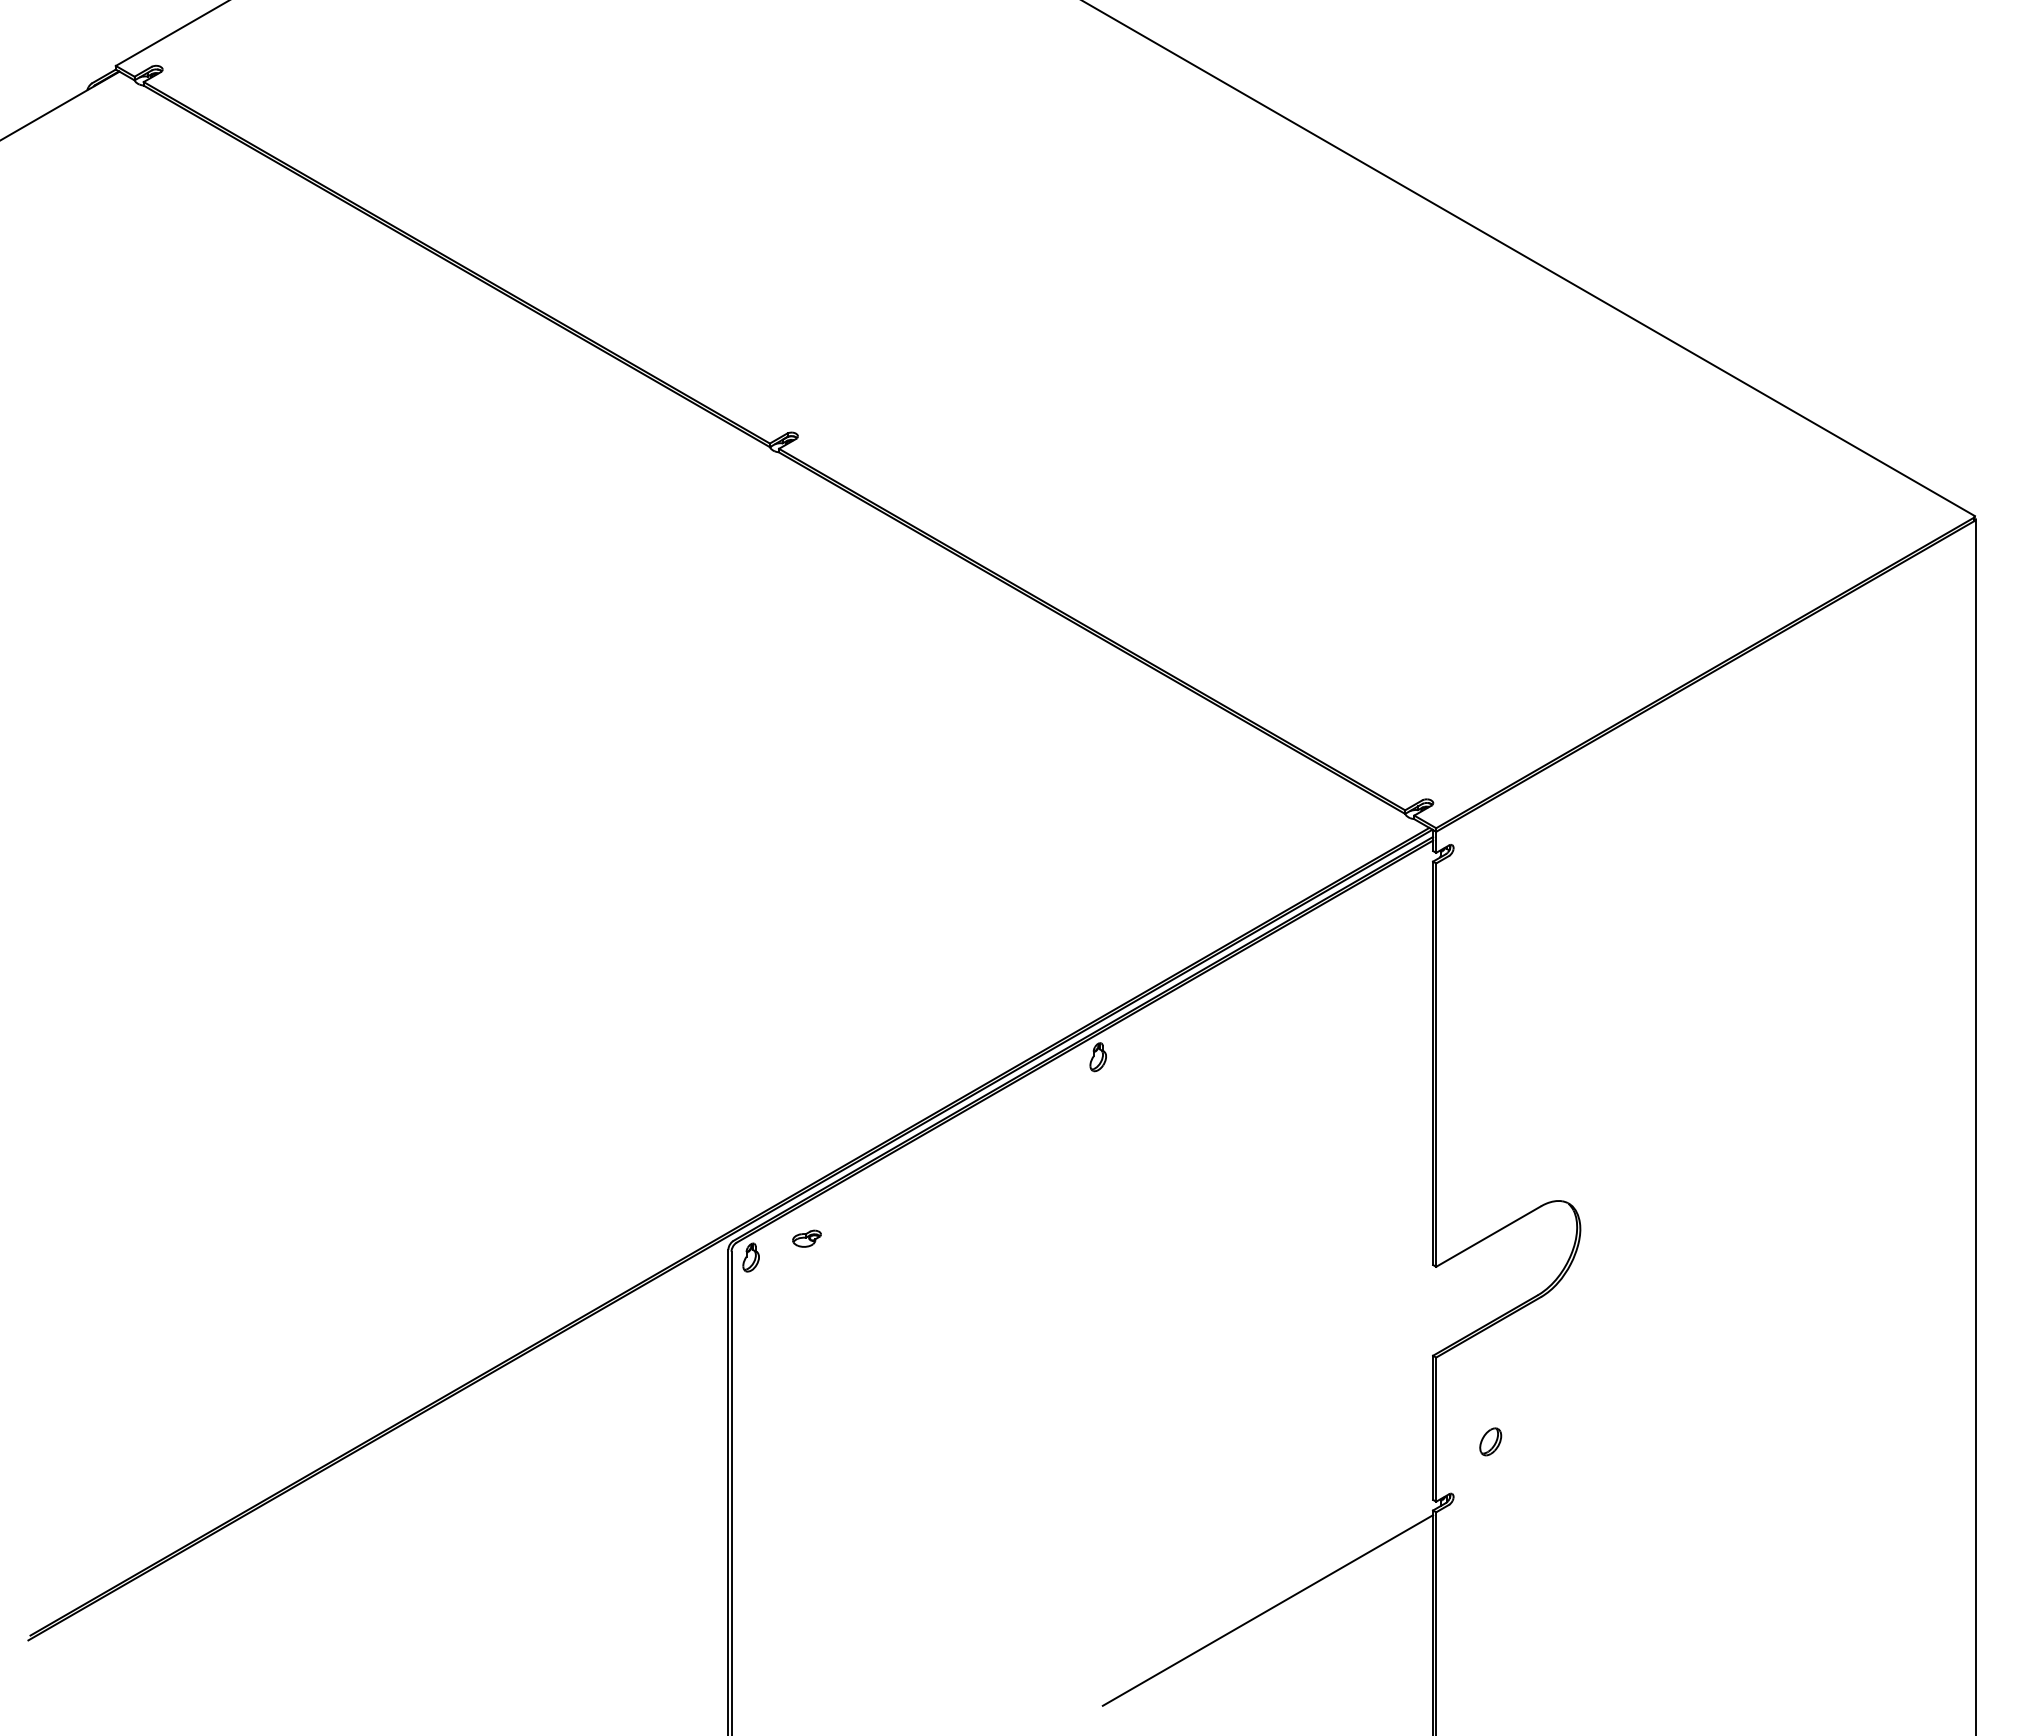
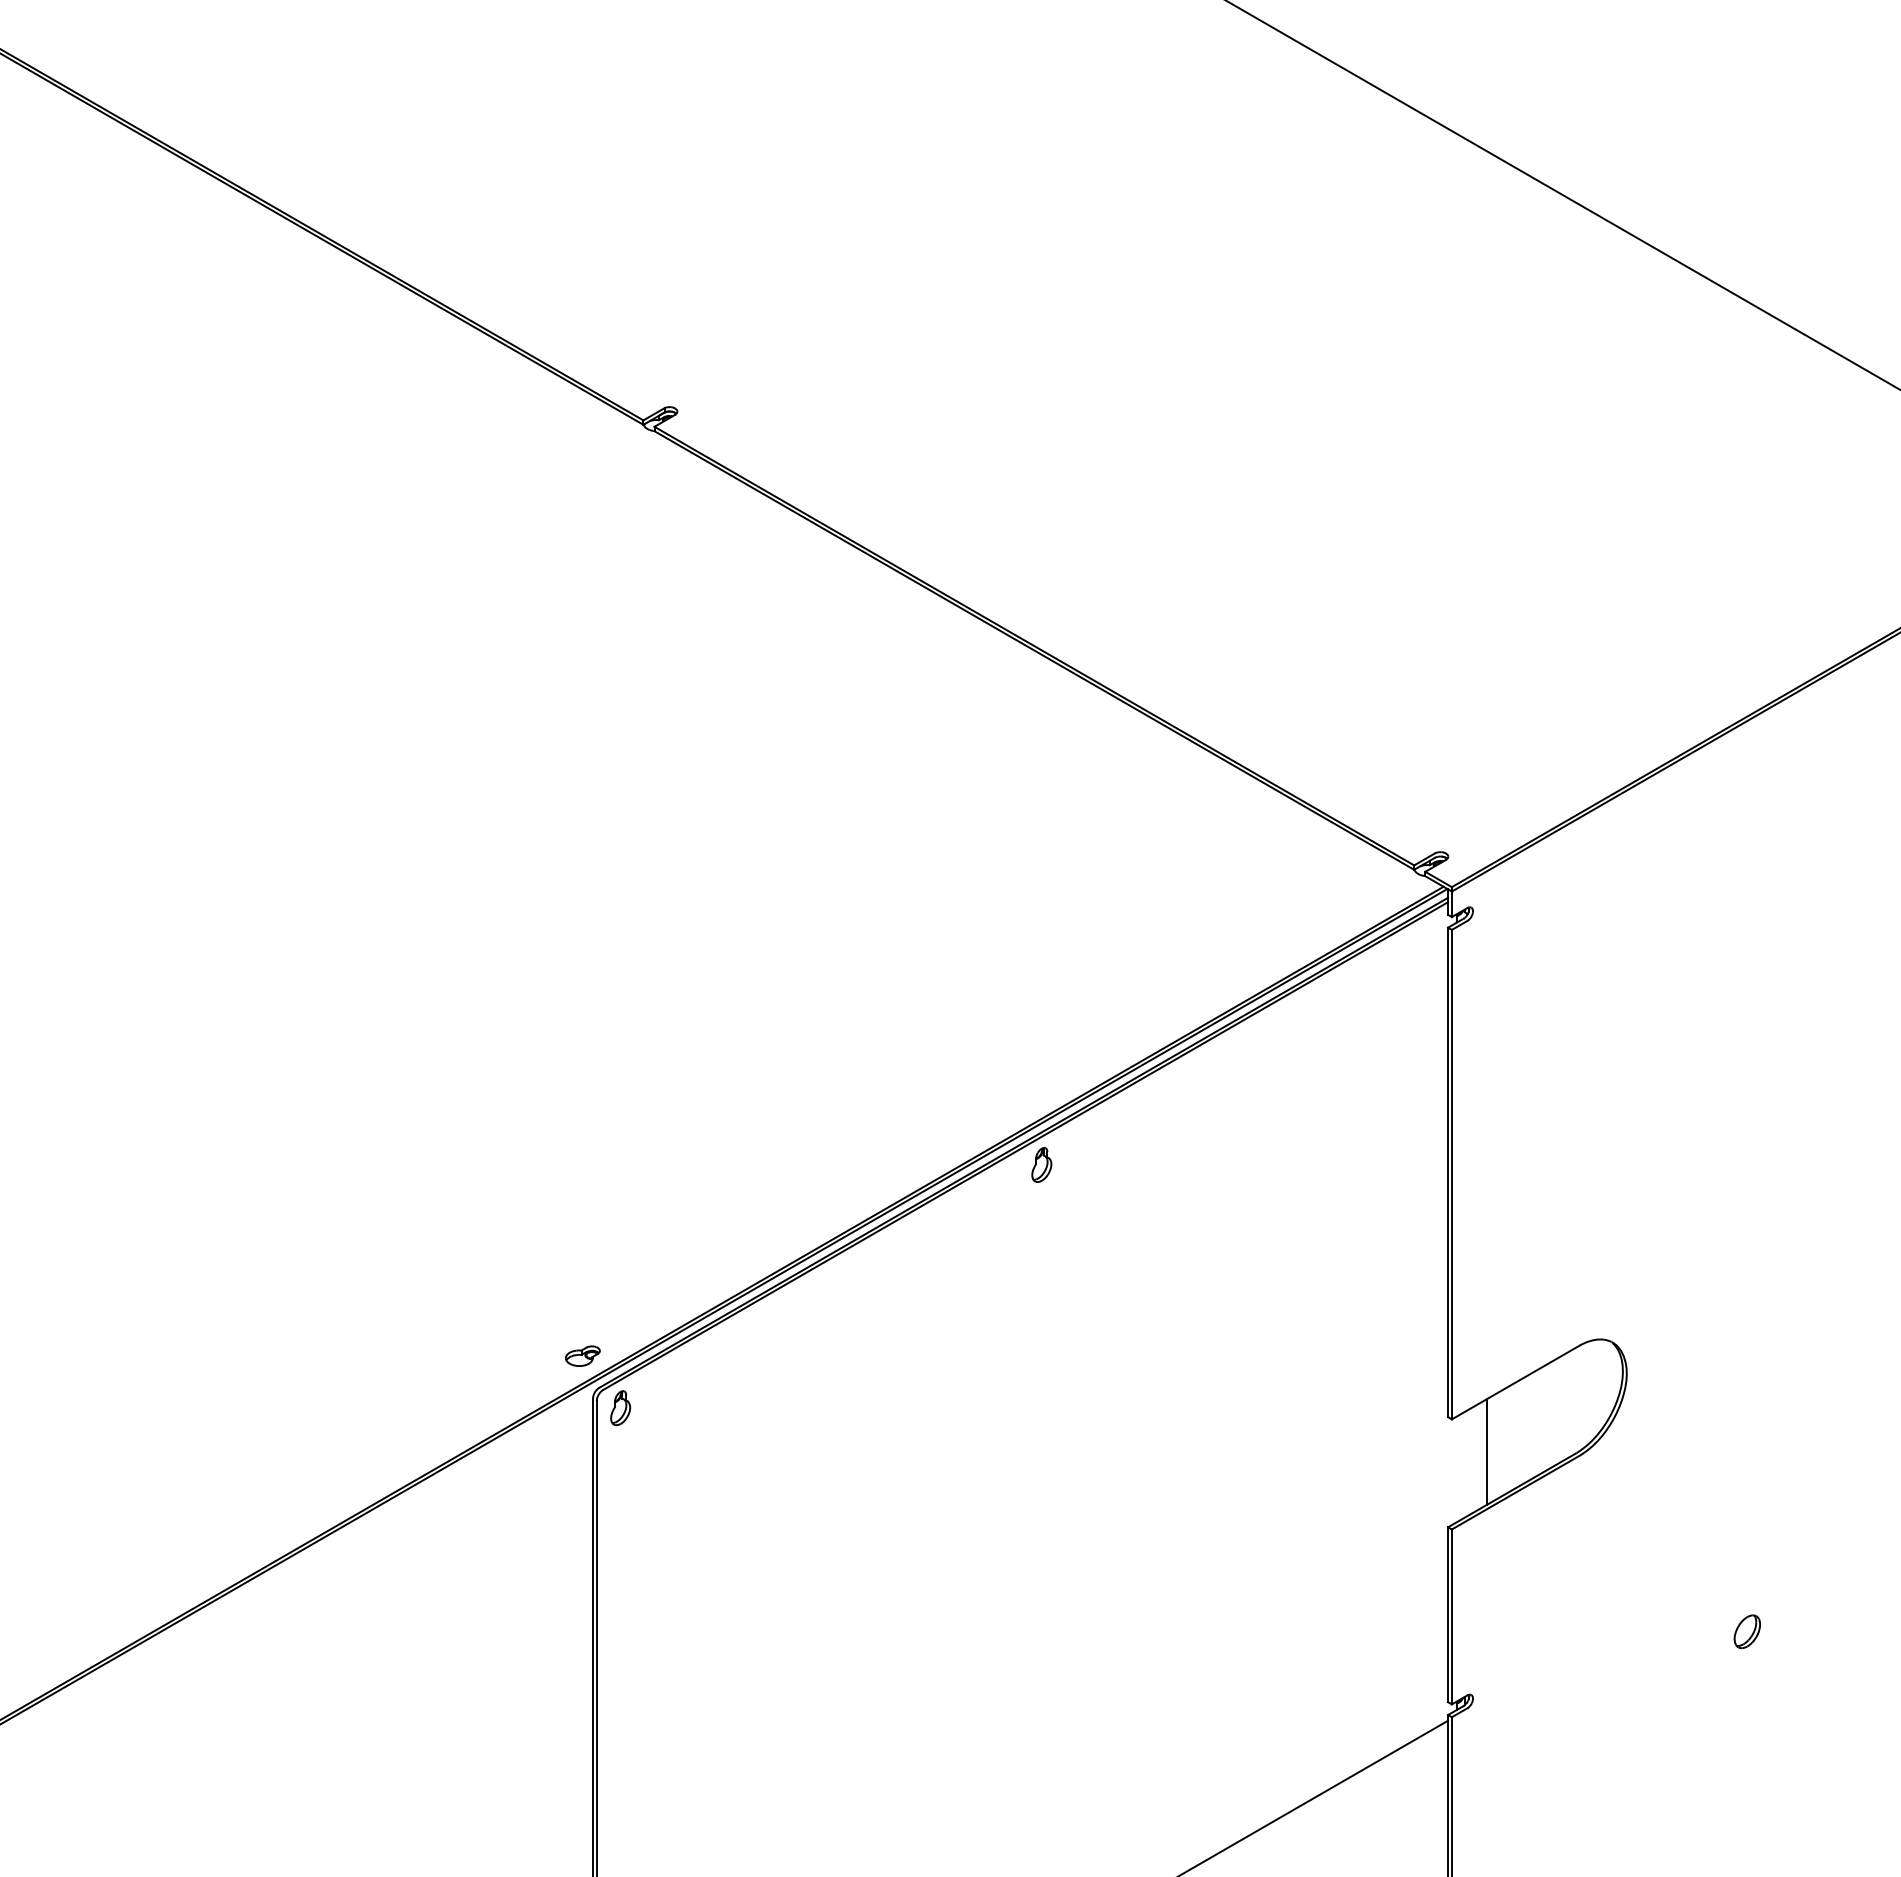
part: (806, 1238) -> (582, 1355), moved
line: (1465, 1293) -> (1487, 1451), added
part: (1490, 1441) -> (1747, 1631), moved

